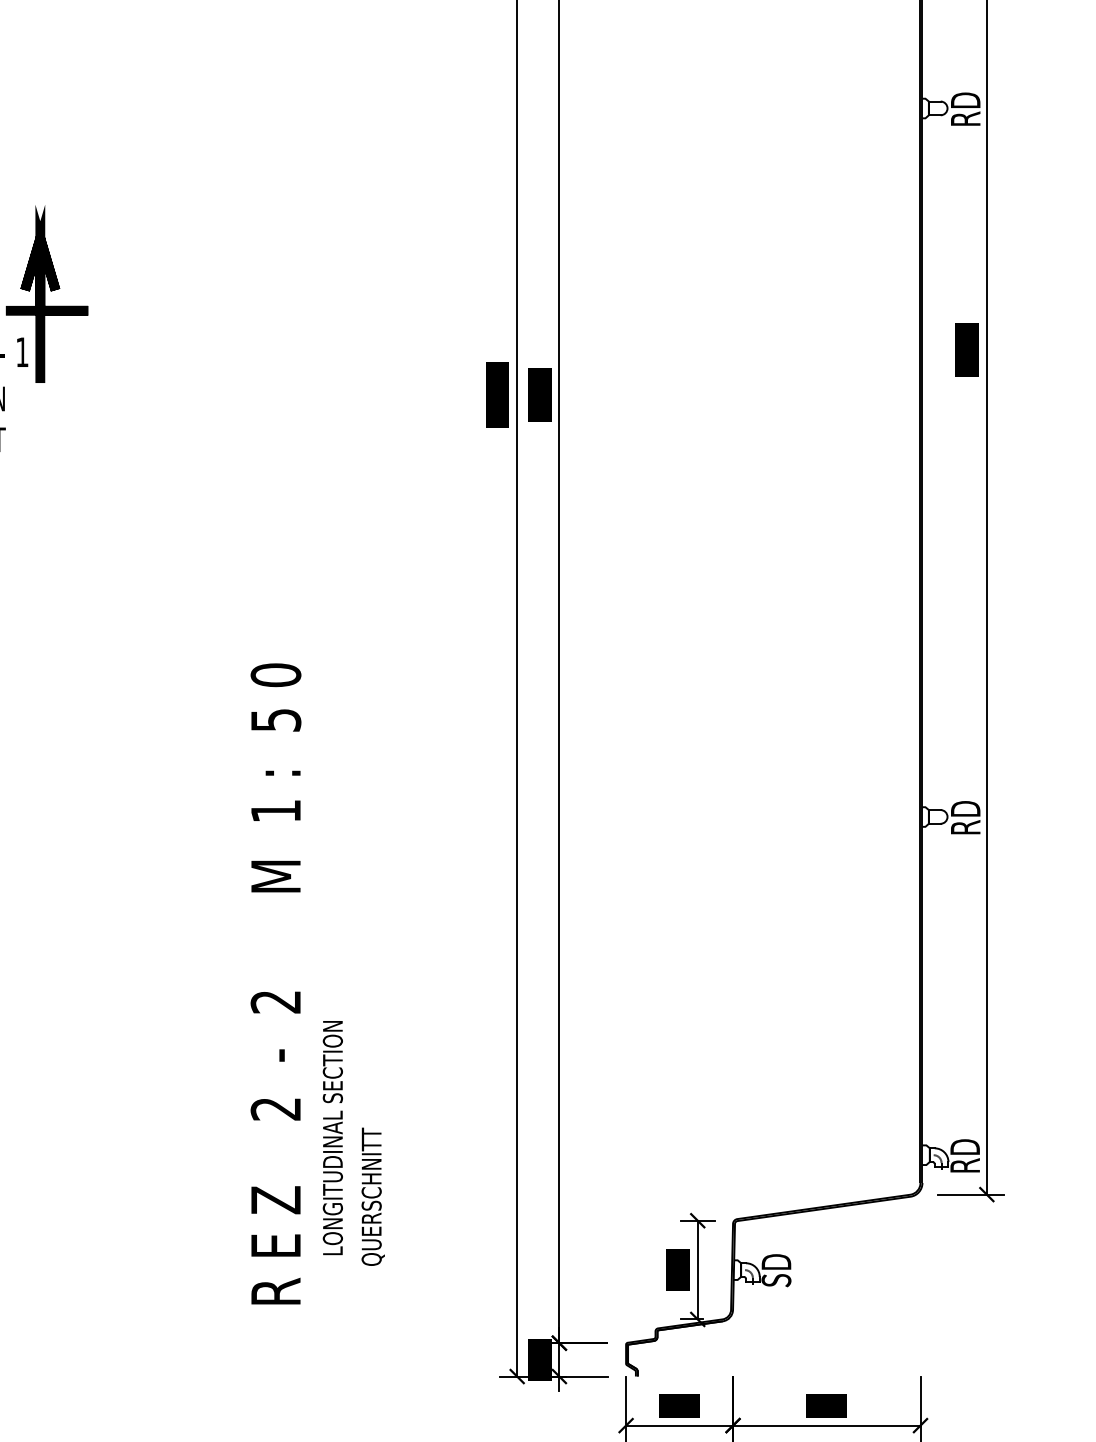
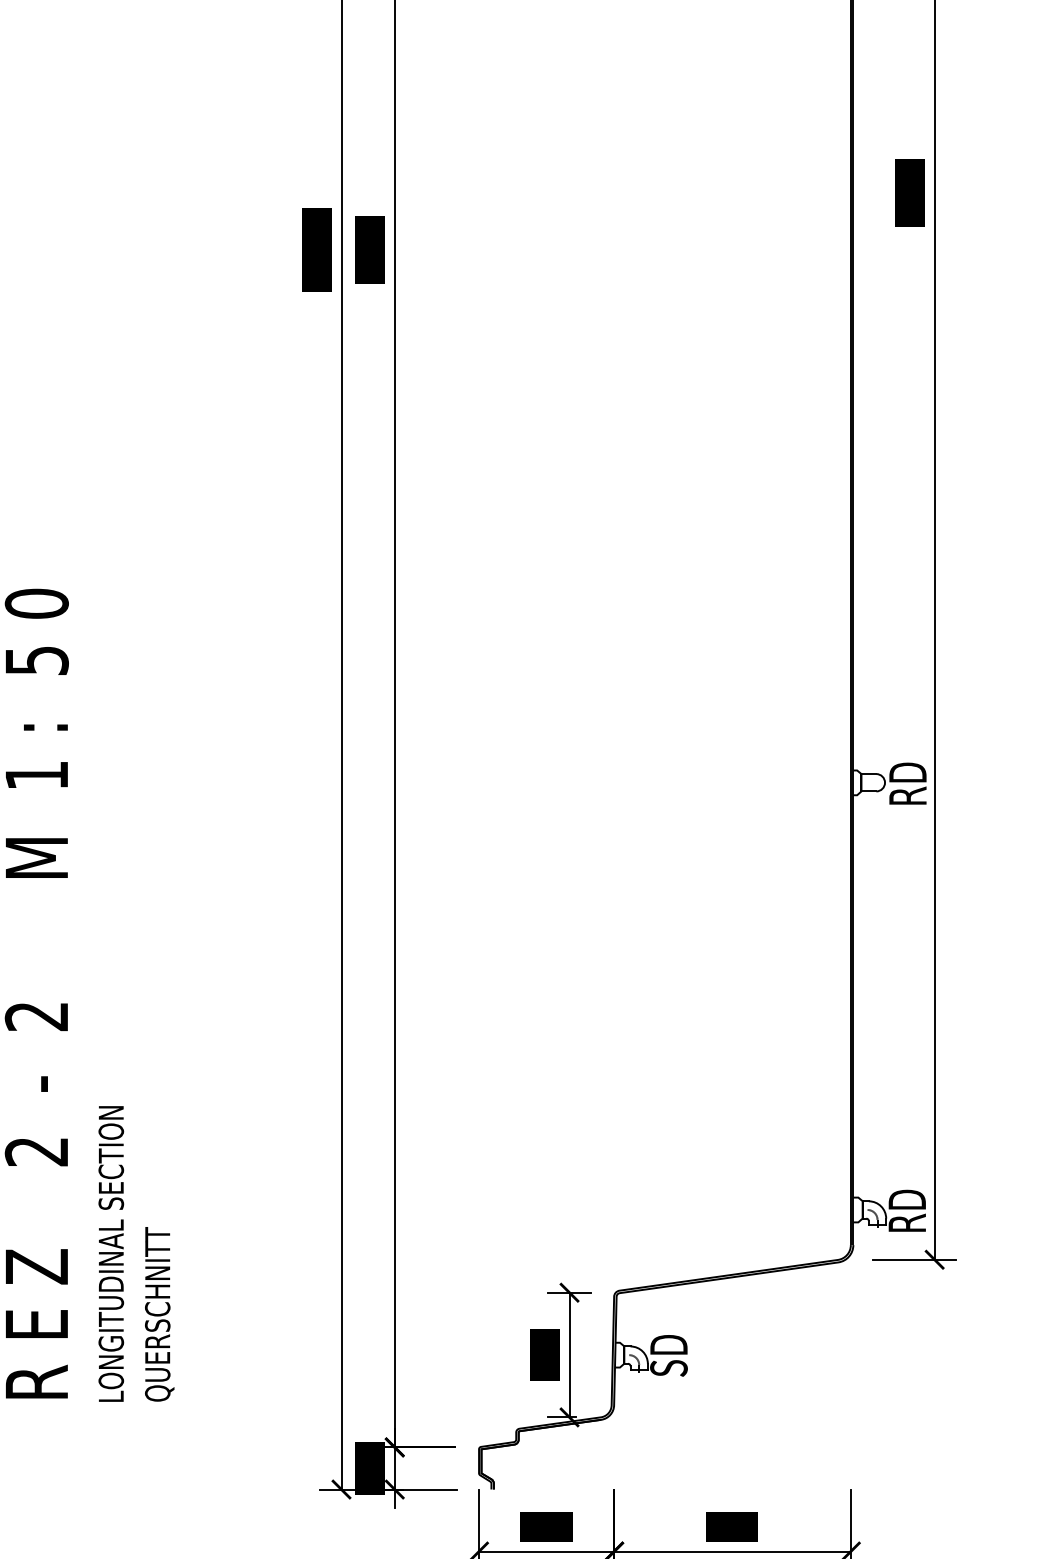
text: (332, 1138) -> (110, 1254), moved
text: (372, 1196) -> (158, 1313), moved

